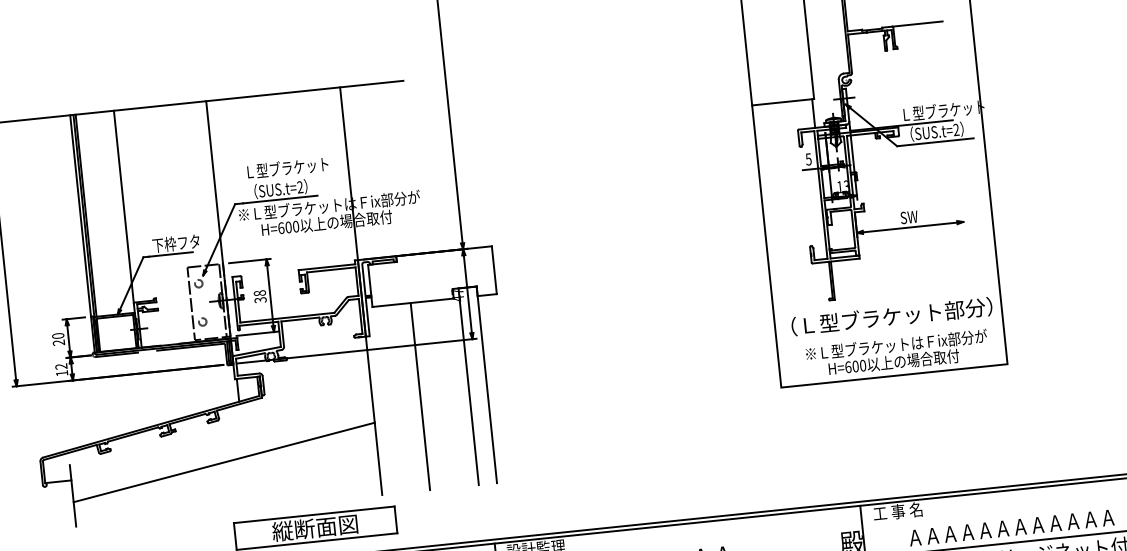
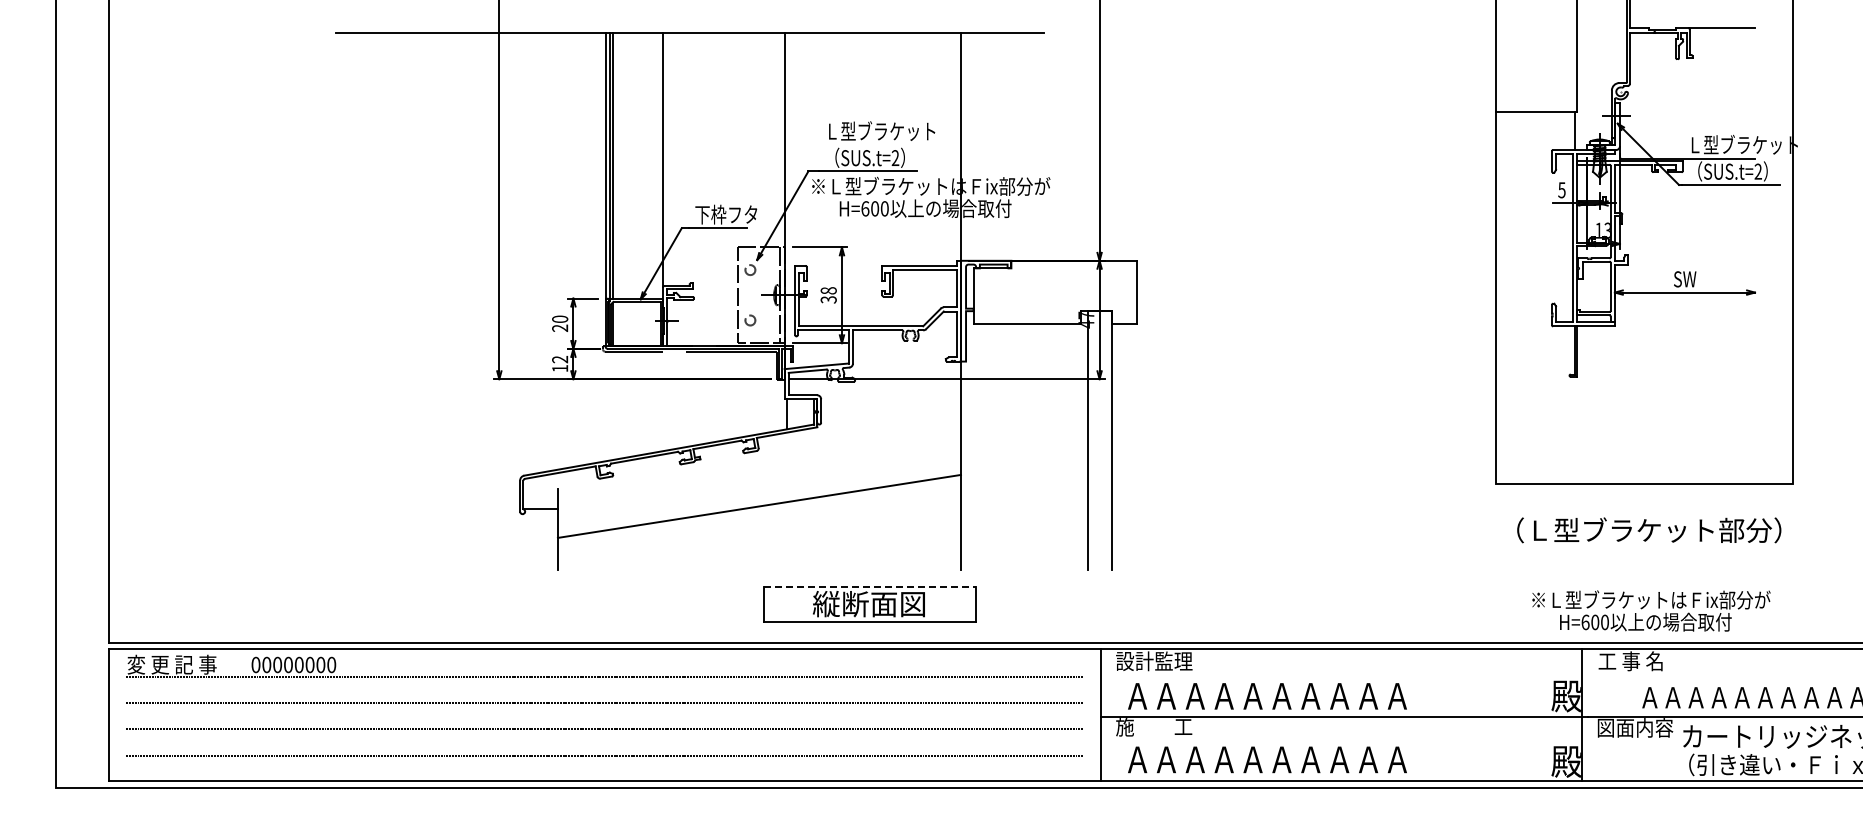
text: (892, 316) -> (1649, 530), moved
text: (897, 353) -> (1651, 610), moved
line: (420, 396) -> (1023, 446), removed
line: (314, 514) -> (869, 586), solid -> dashed

